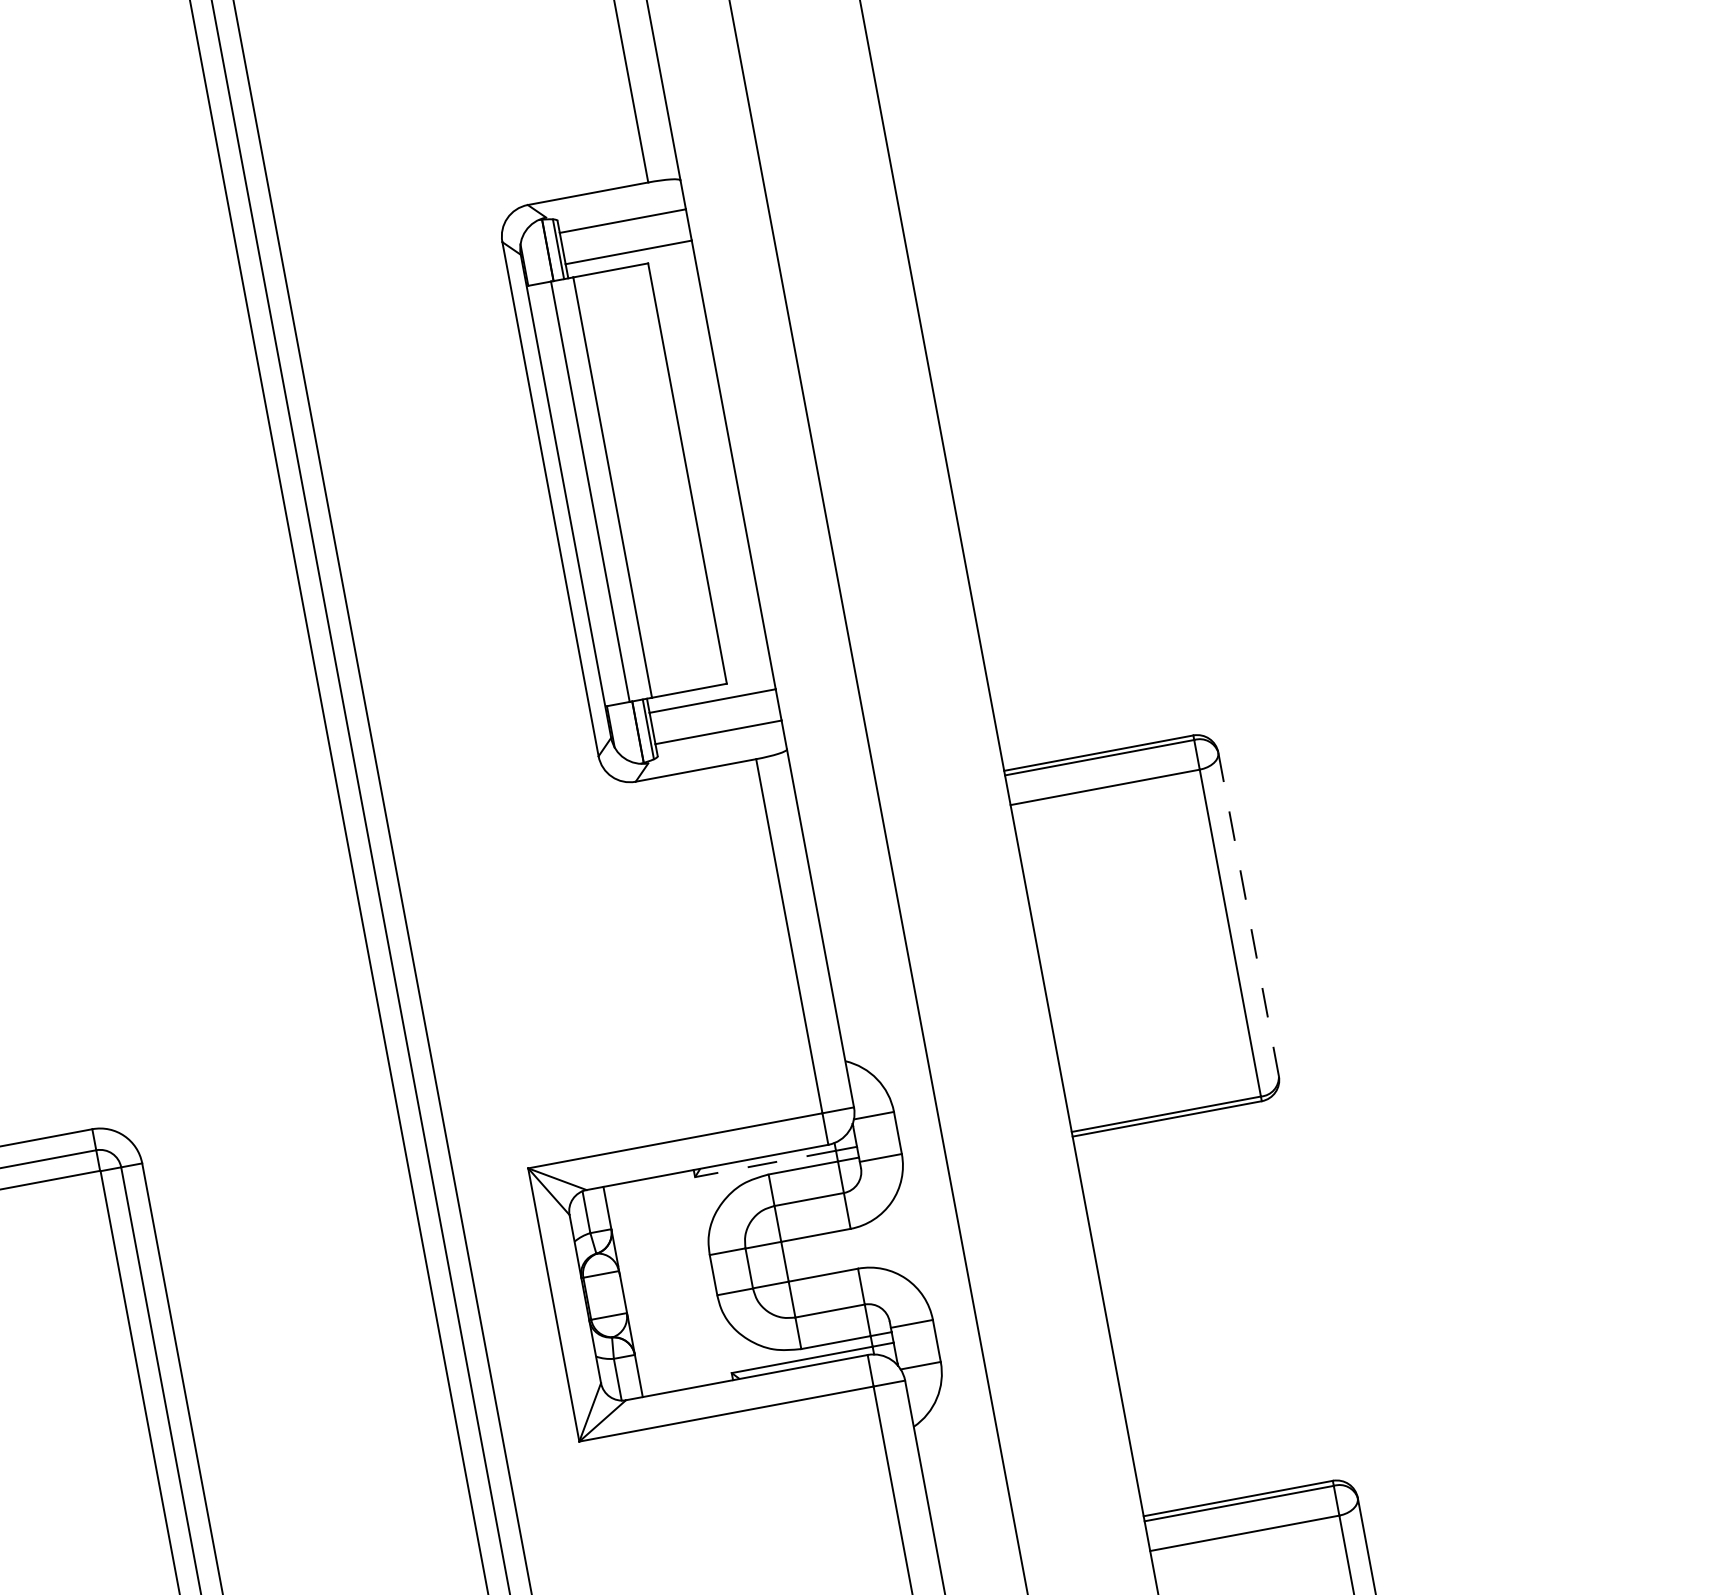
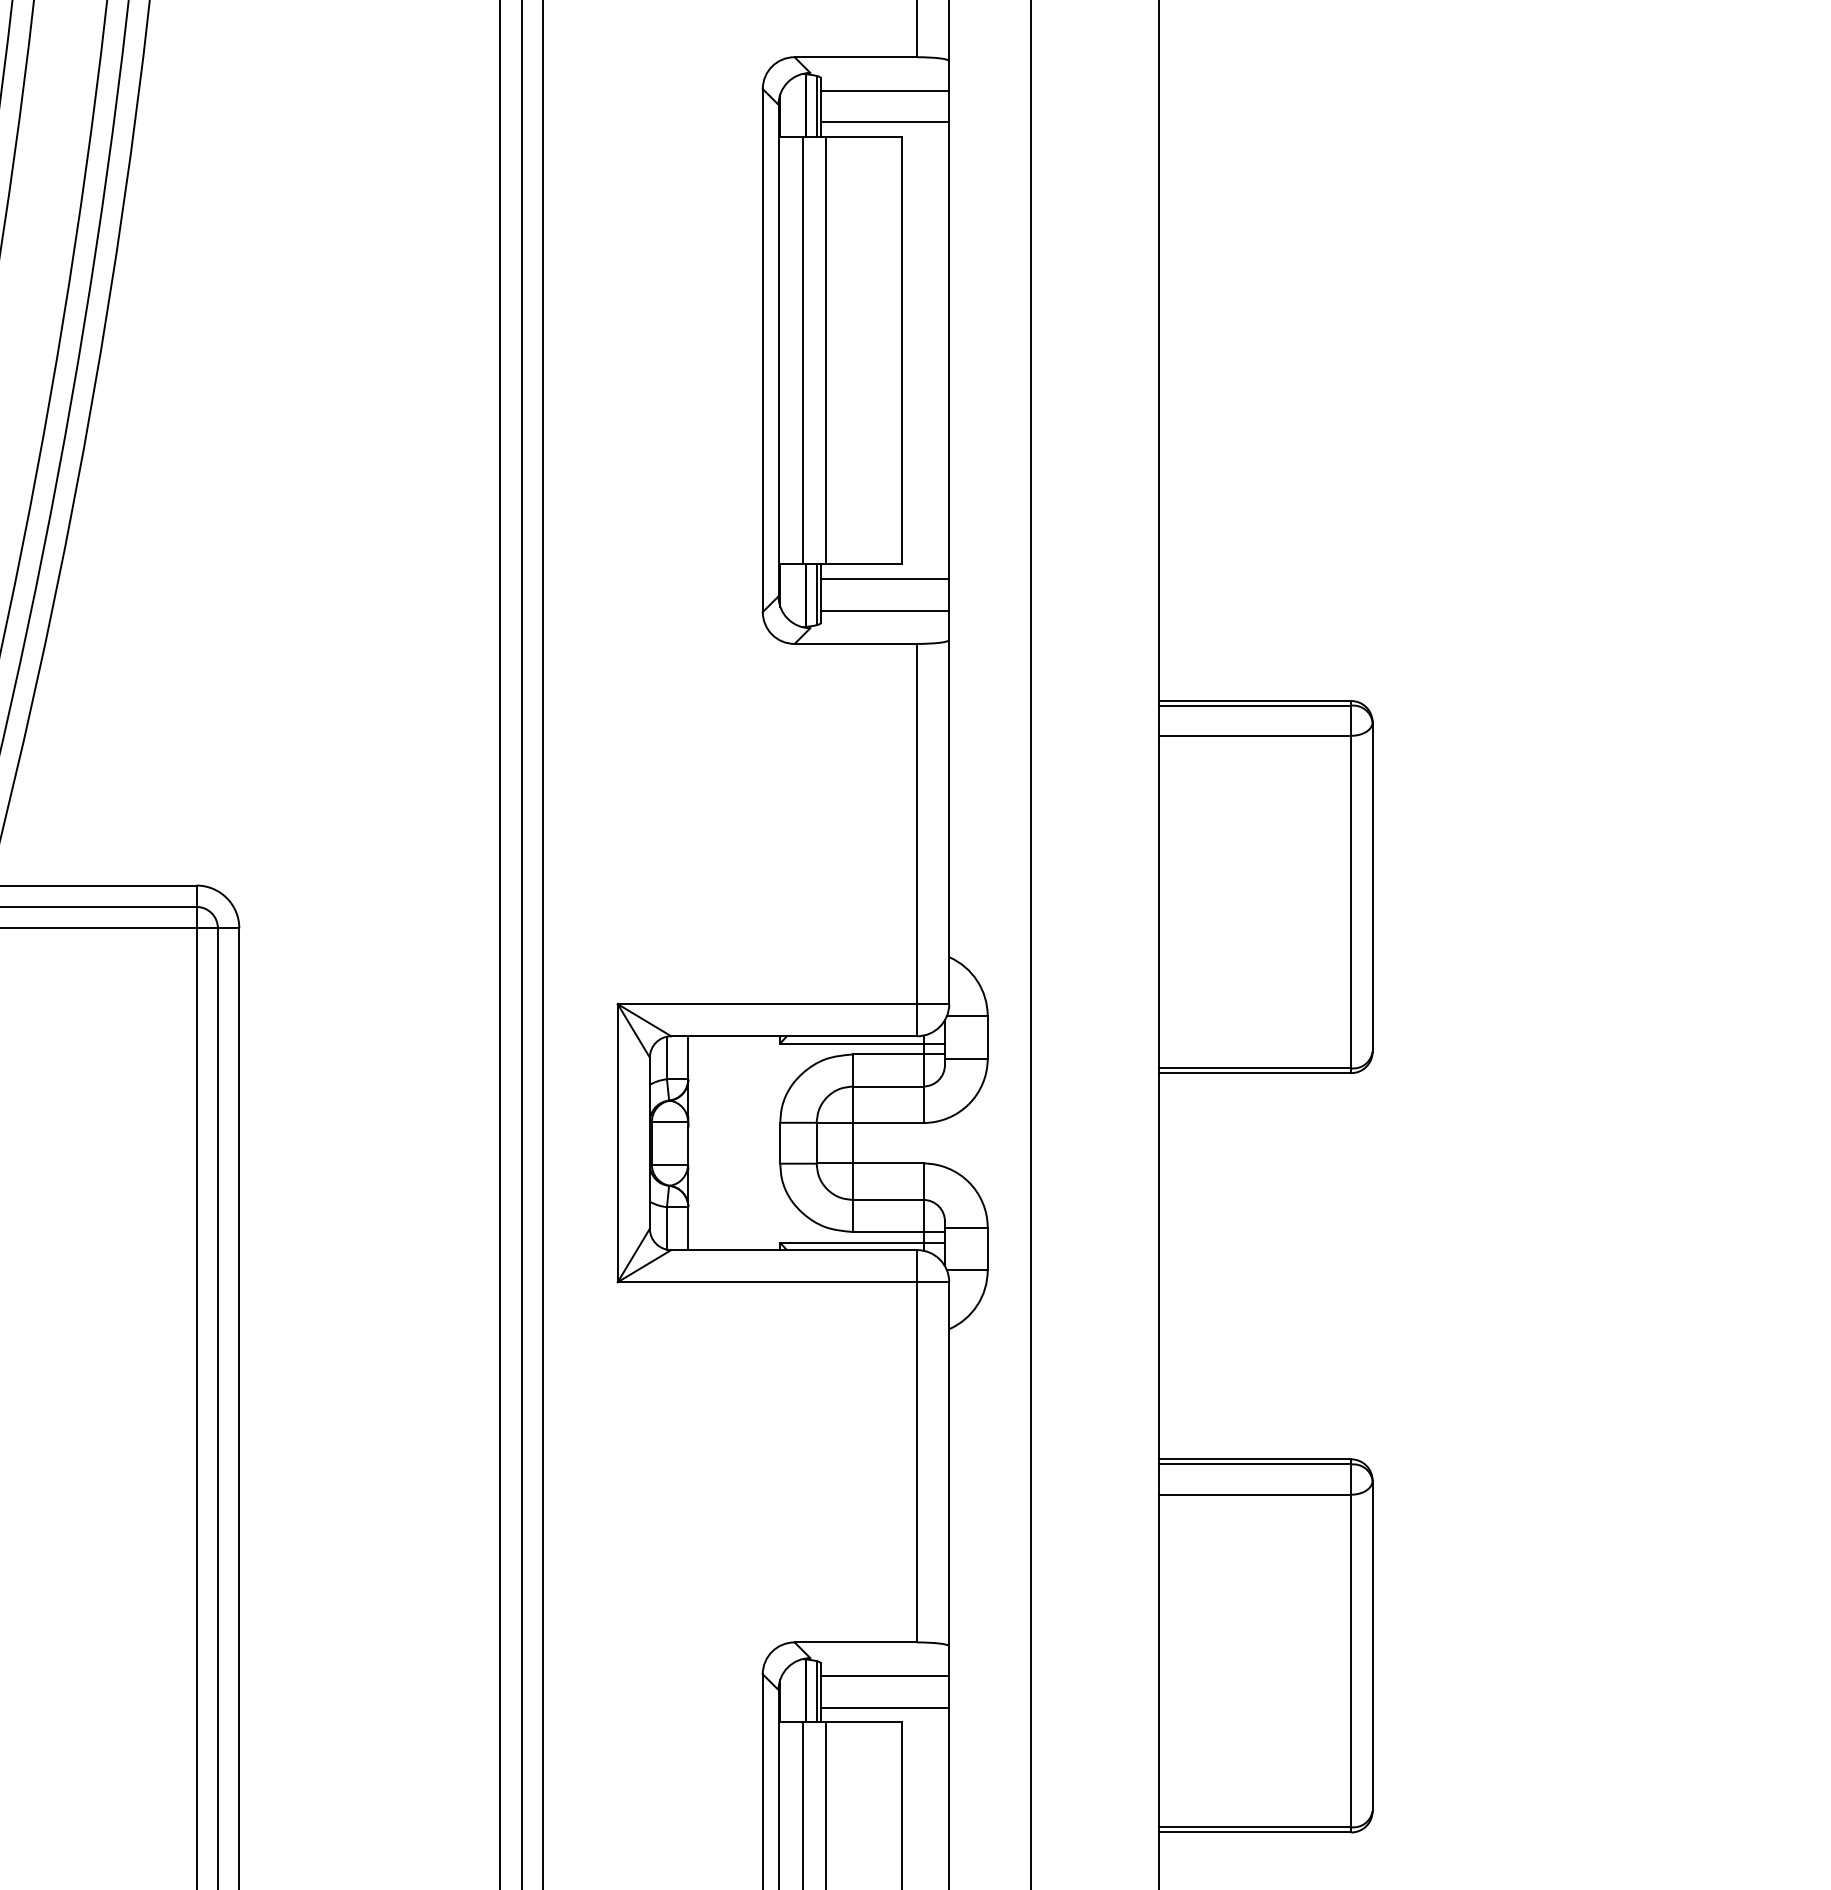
line: (1248, 914) -> (1372, 887), dashed -> solid
line: (765, 1164) -> (851, 1043), dashed -> solid

